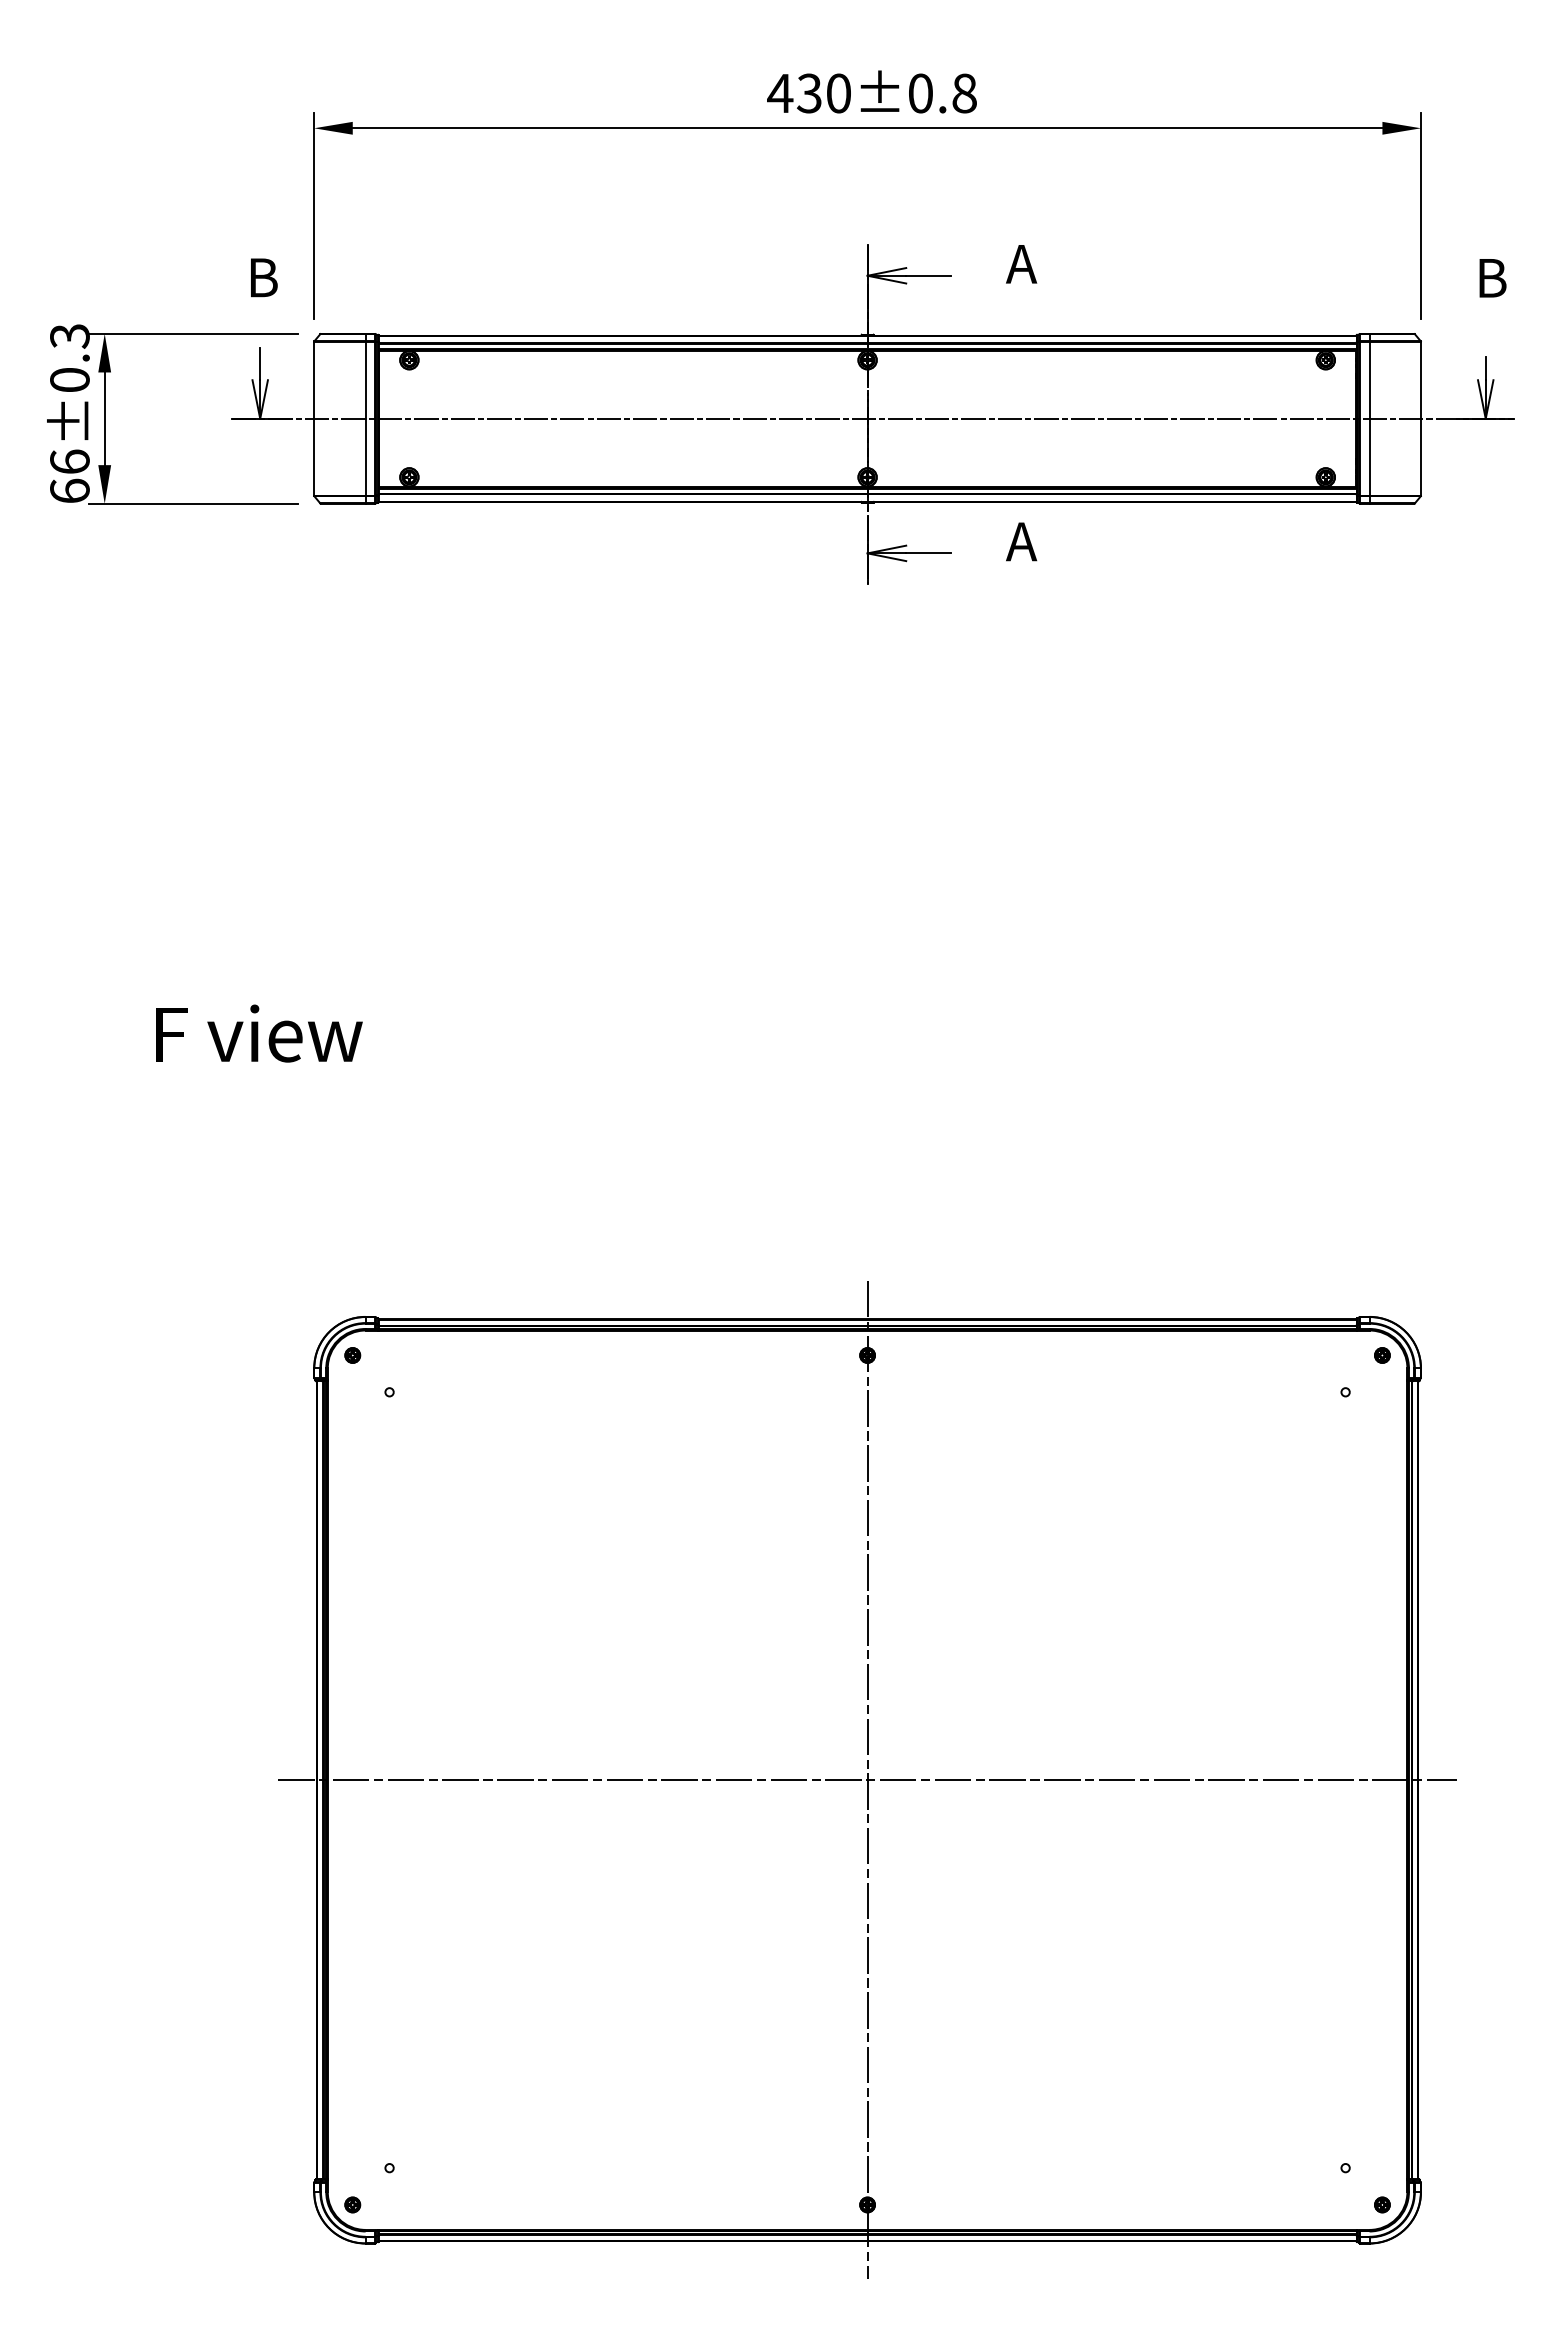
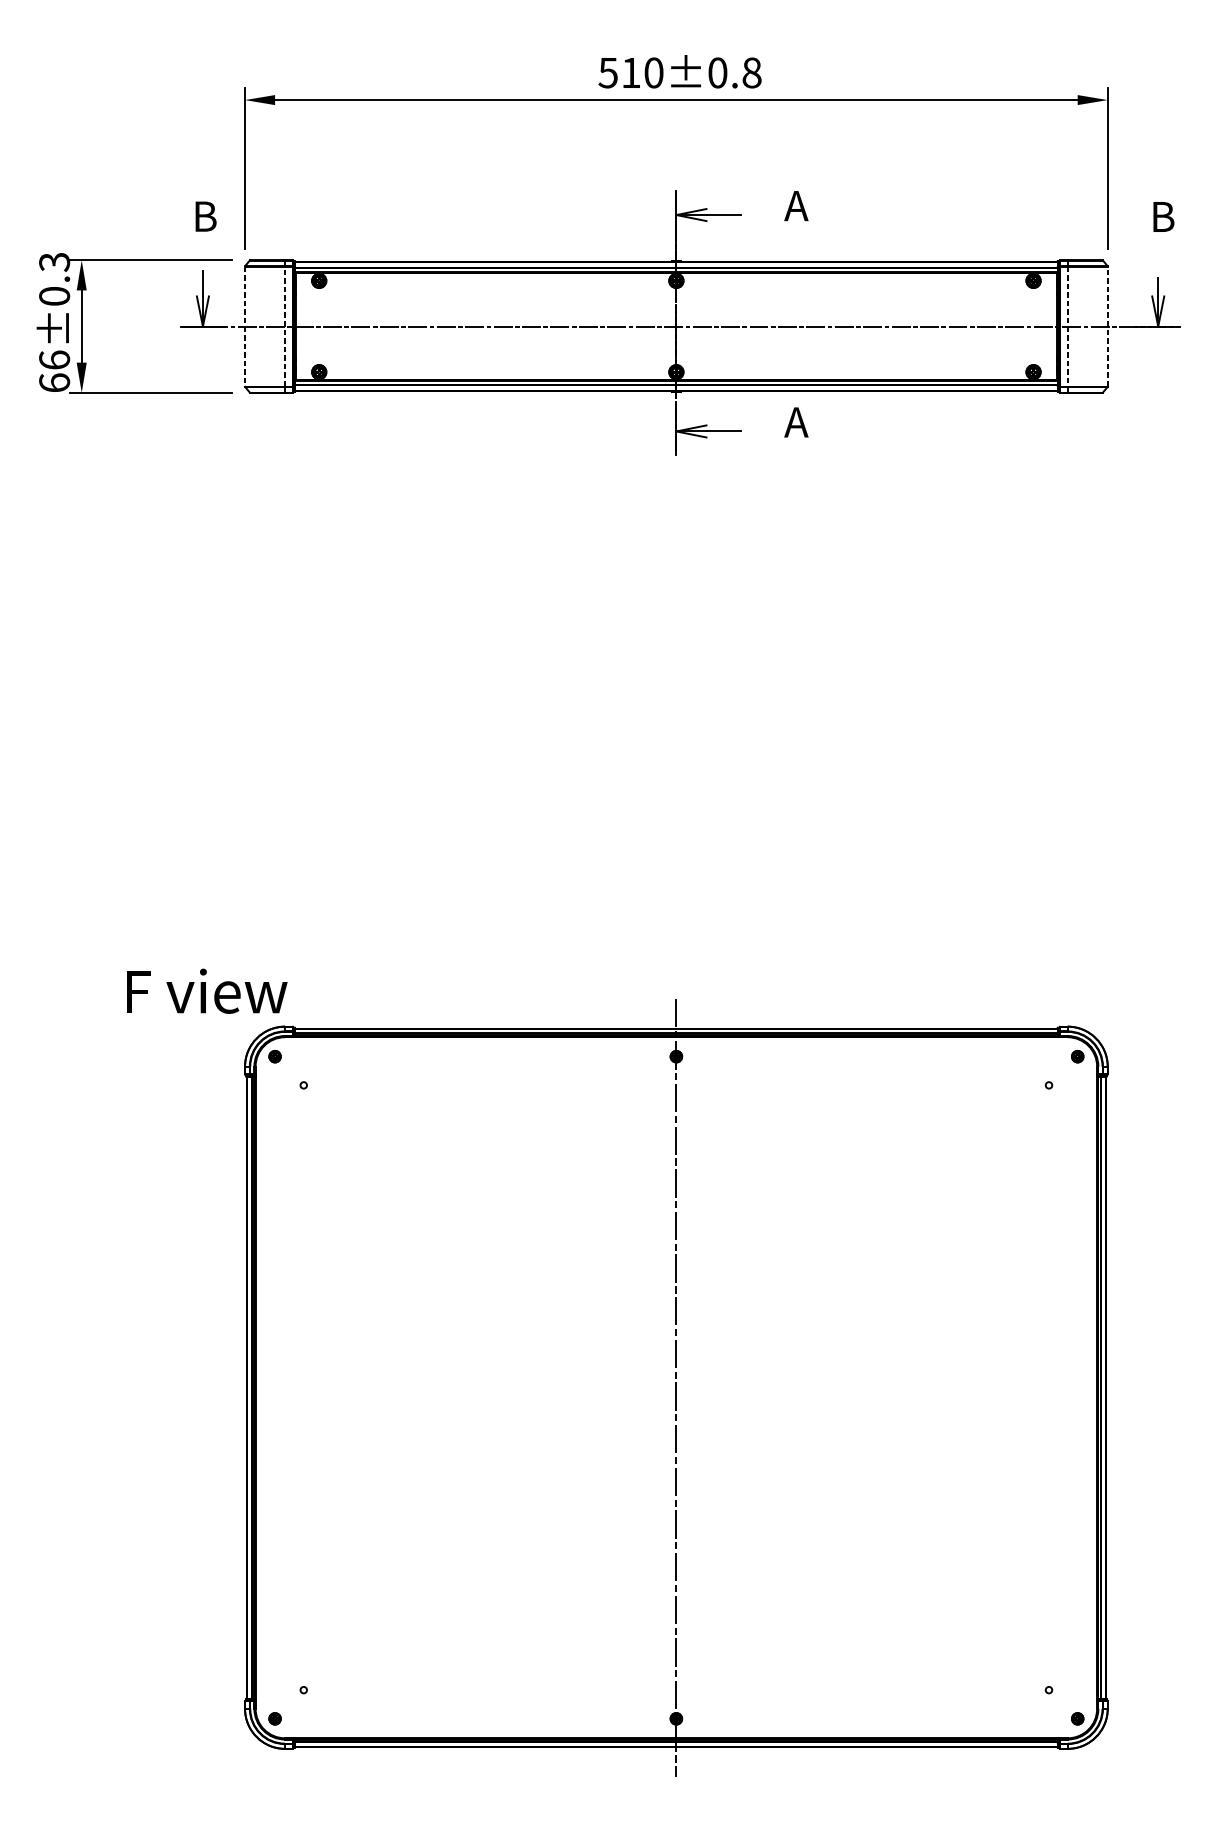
text: (794, 93) -> (619, 72), 430±0.8 -> 510±0.8
line: (314, 418) -> (245, 326), solid -> dashed
line: (365, 418) -> (285, 326), solid -> dashed
line: (1369, 418) -> (1067, 326), solid -> dashed
line: (1421, 418) -> (1108, 326), solid -> dashed
text: (259, 1033) -> (207, 991), moved
line: (867, 1780) -> (676, 1387), removed

